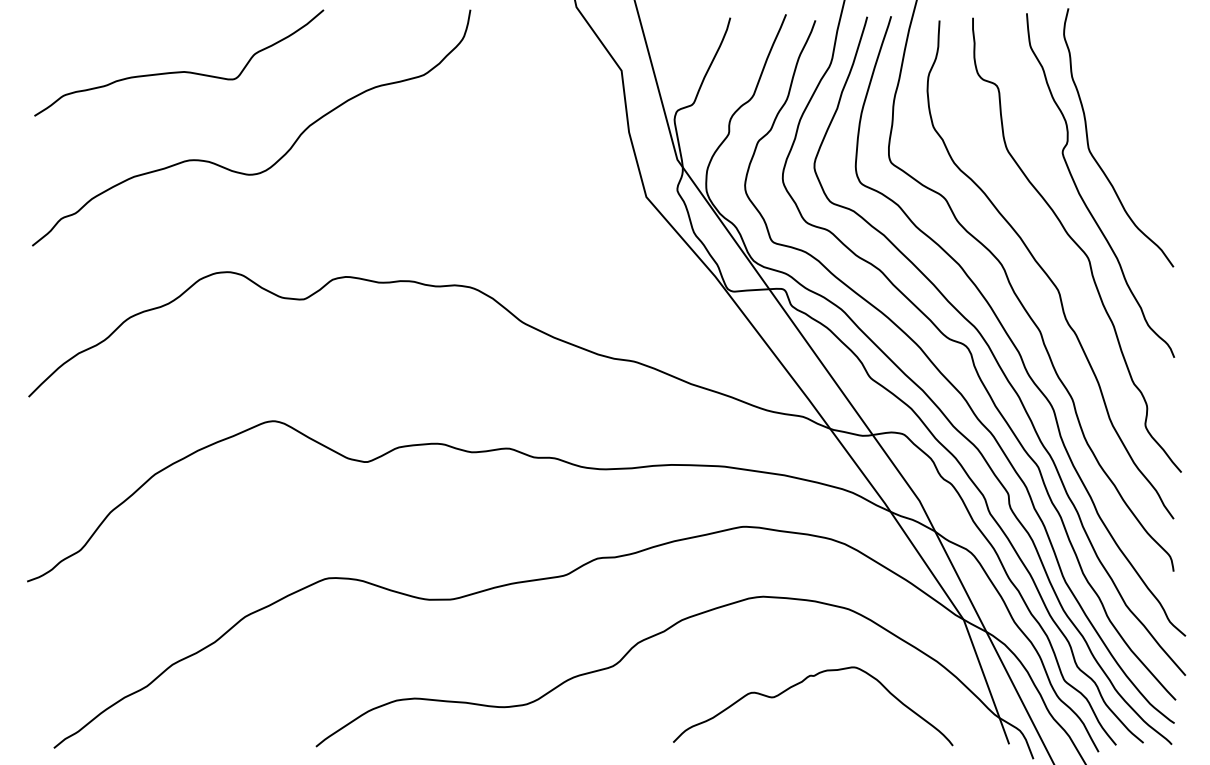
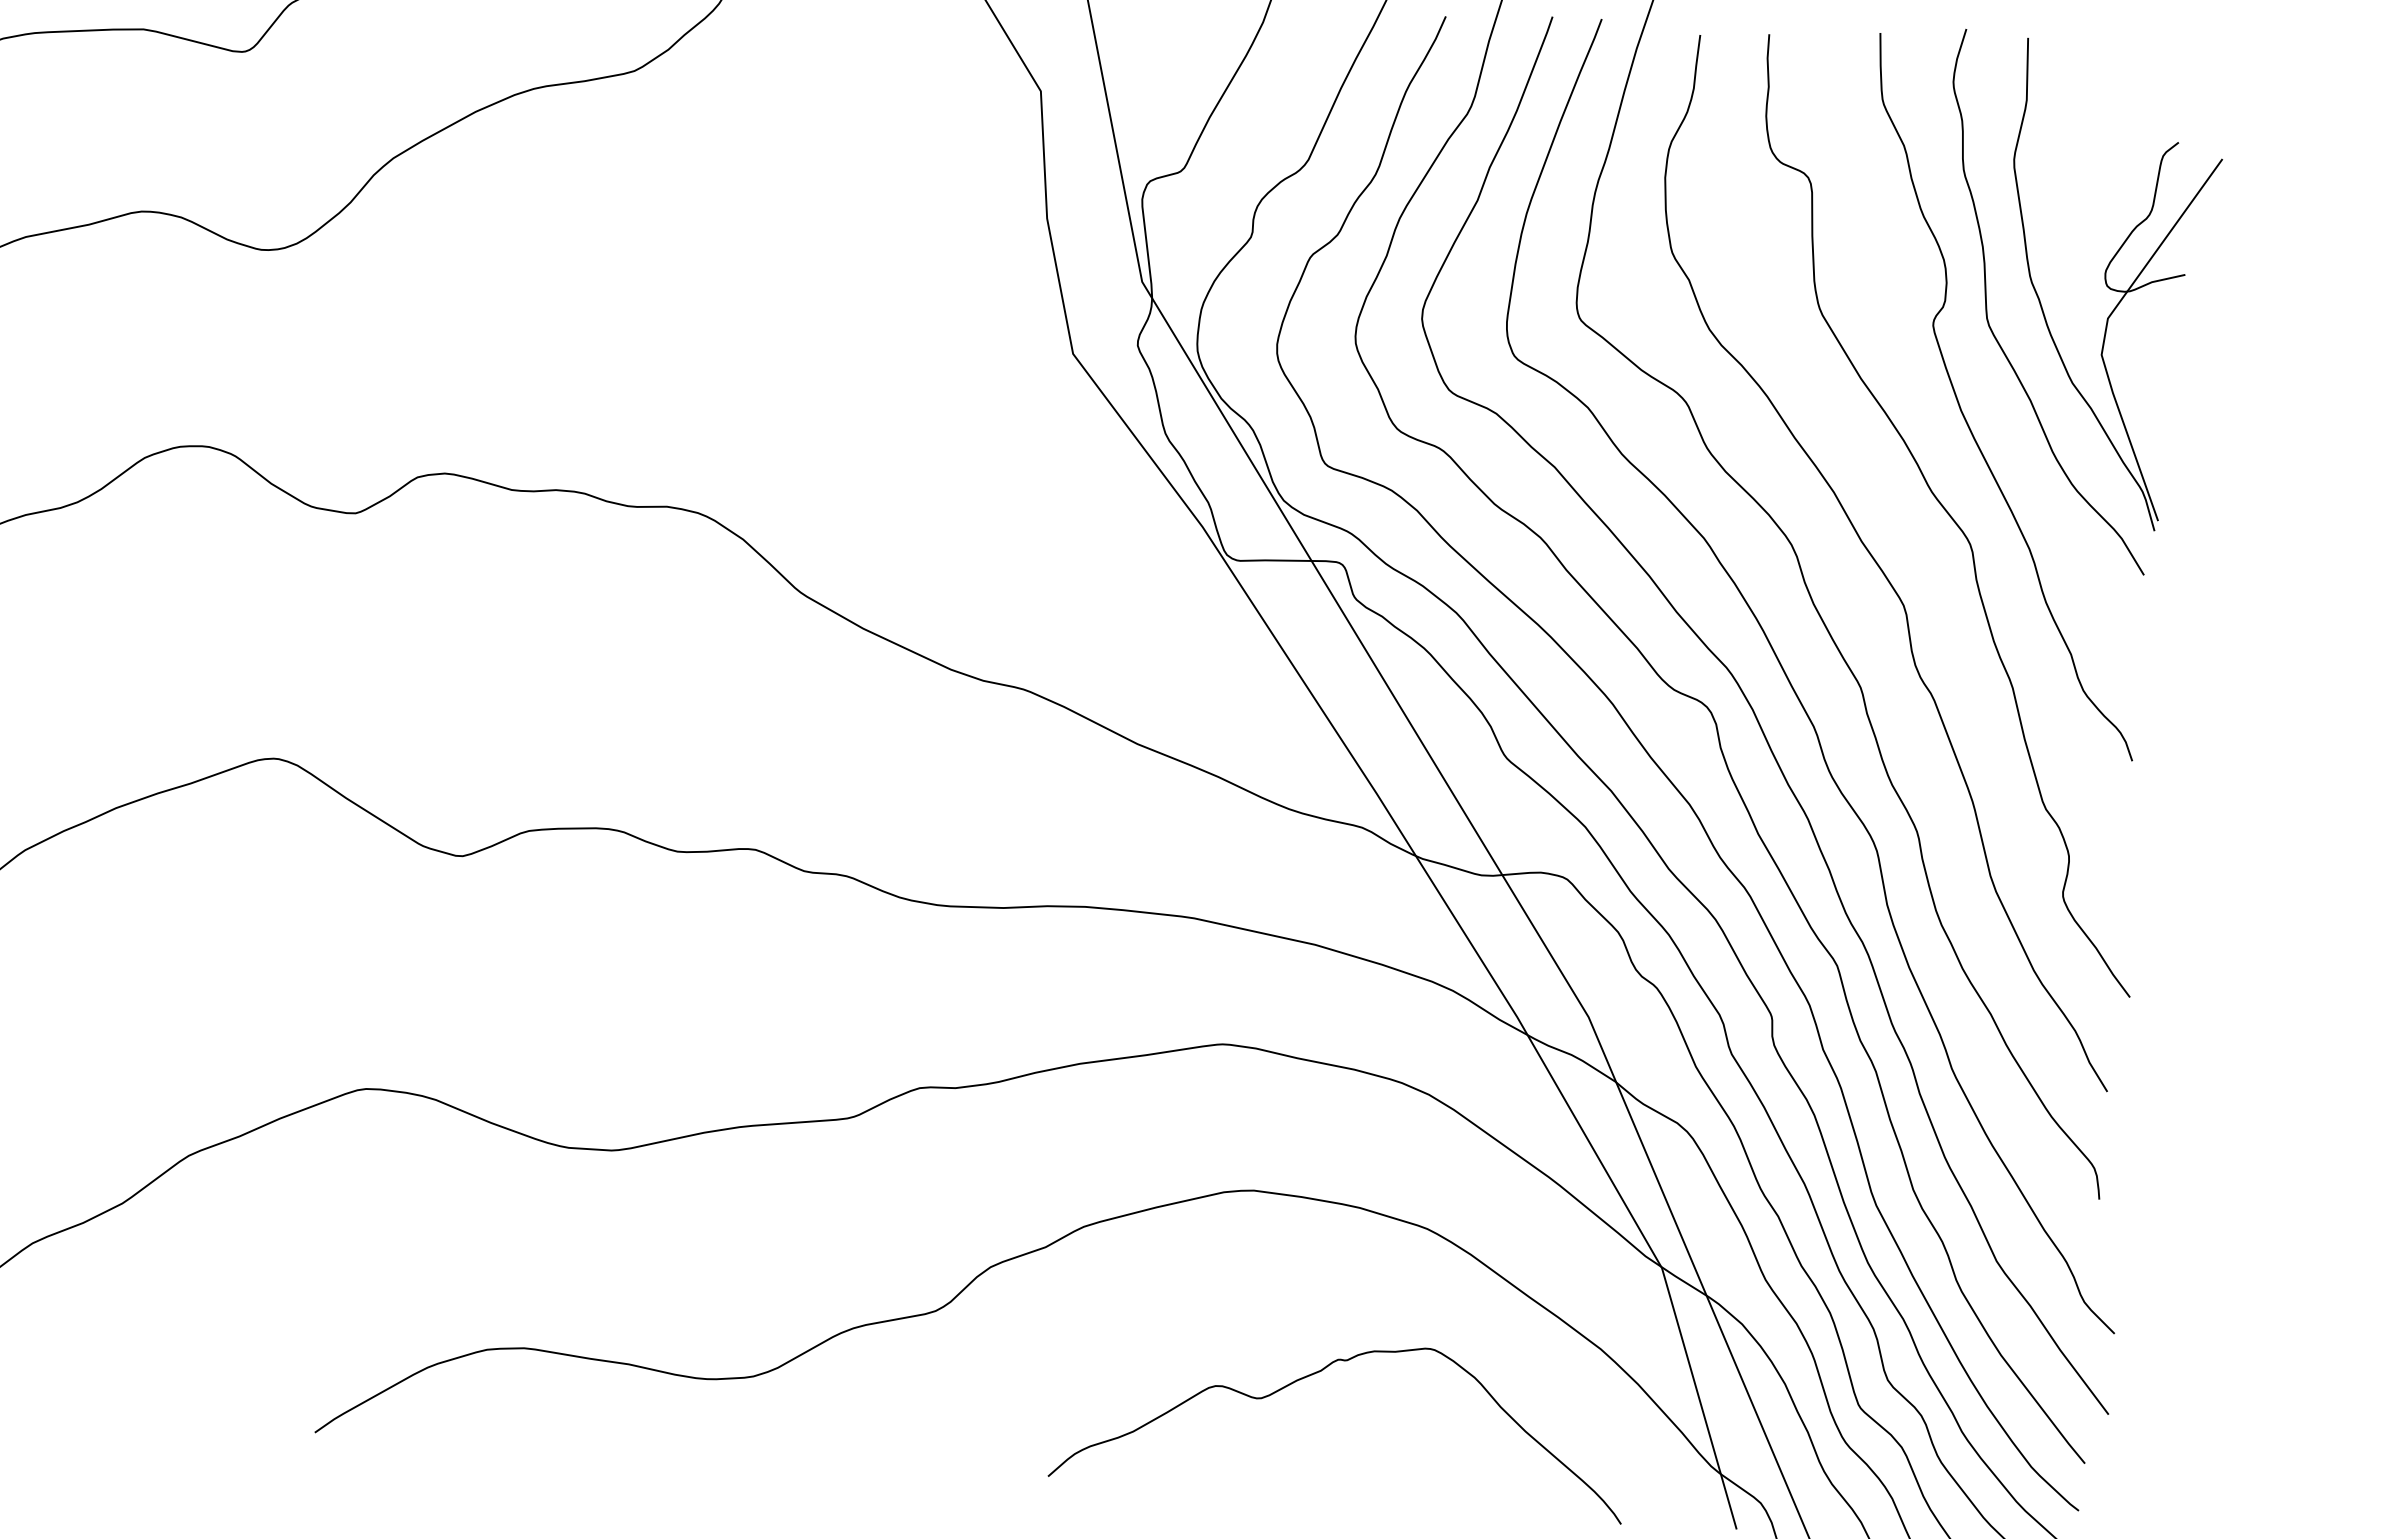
part: (1146, 127) -> (2108, 284), added

